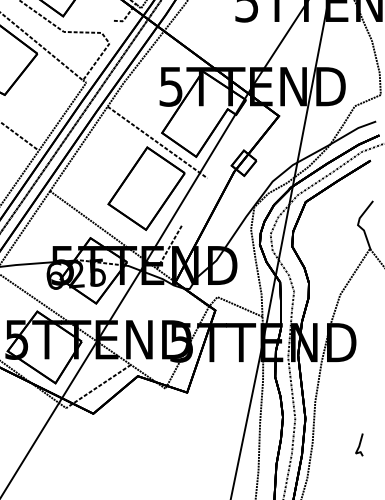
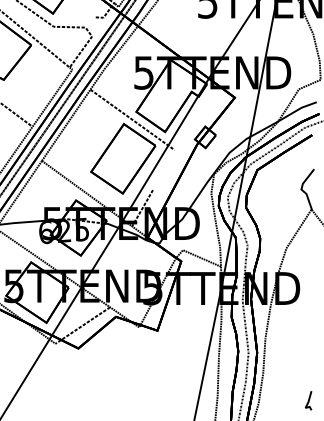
line: (359, 444) -> (308, 400), moved

